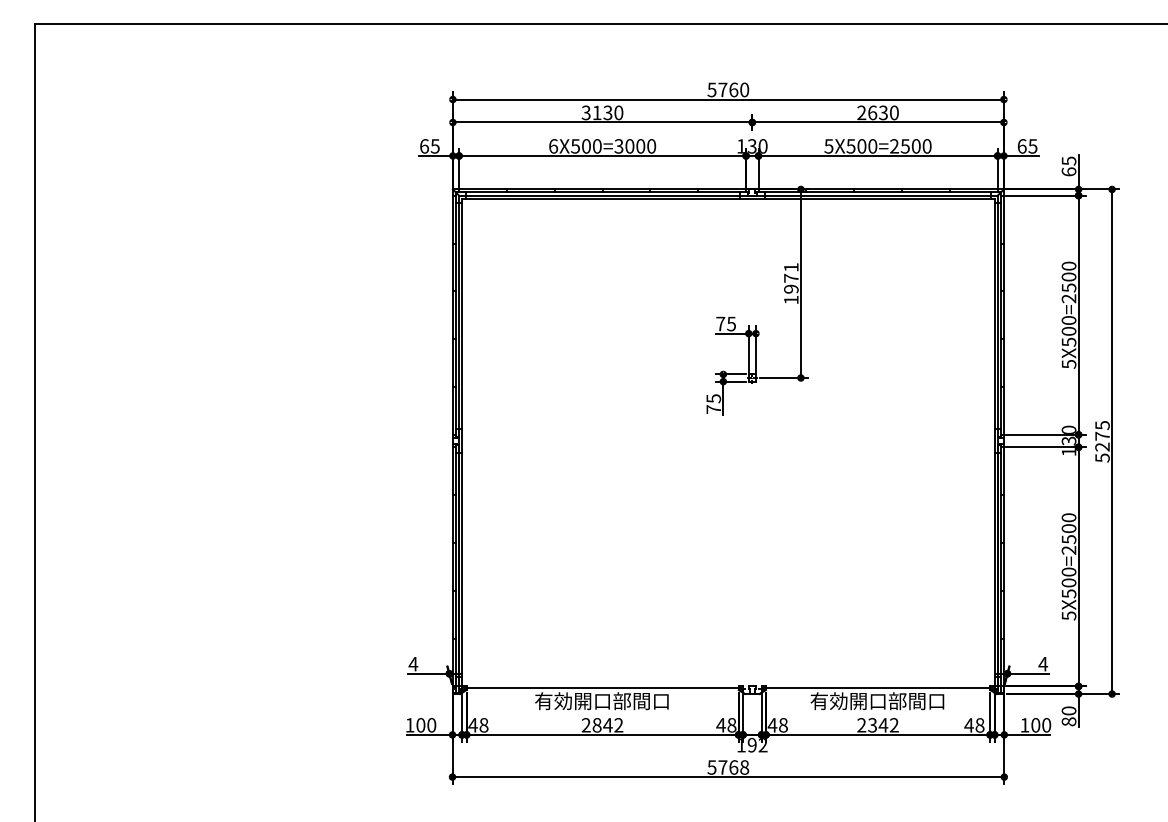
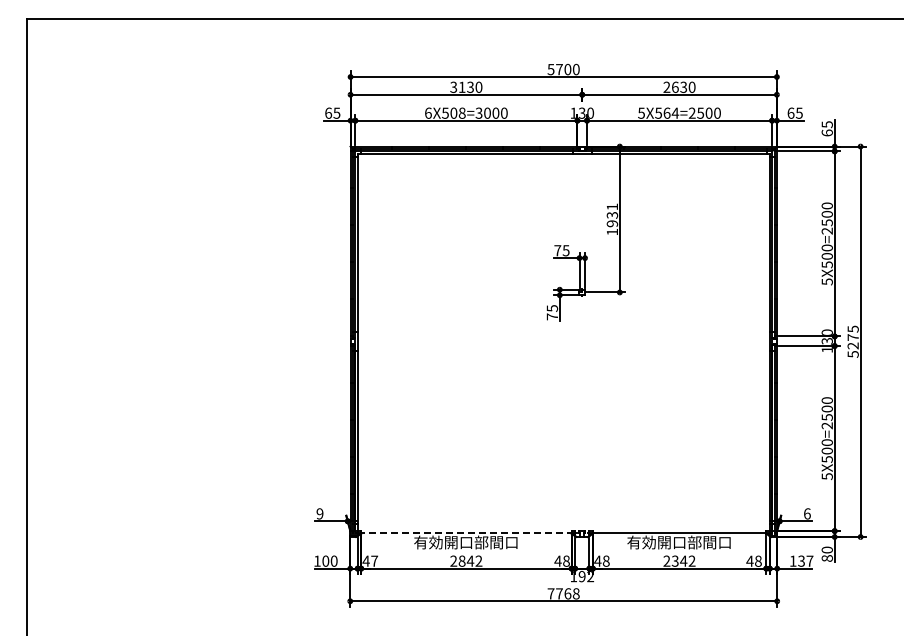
text: (733, 89) -> (567, 69), 5760 -> 5700
text: (867, 145) -> (671, 112), 5X500=2500 -> 5X564=2500
text: (596, 146) -> (461, 113), 6X500=3000 -> 6X508=3000
text: (791, 277) -> (612, 214), 1971 -> 1931
text: (412, 663) -> (319, 513), 4 -> 9
text: (1043, 663) -> (807, 513), 4 -> 6
line: (602, 688) -> (466, 532), solid -> dashed
text: (483, 724) -> (374, 560), 48 -> 47
text: (1040, 724) -> (805, 560), 100 -> 137
text: (711, 767) -> (550, 593), 5768 -> 7768

